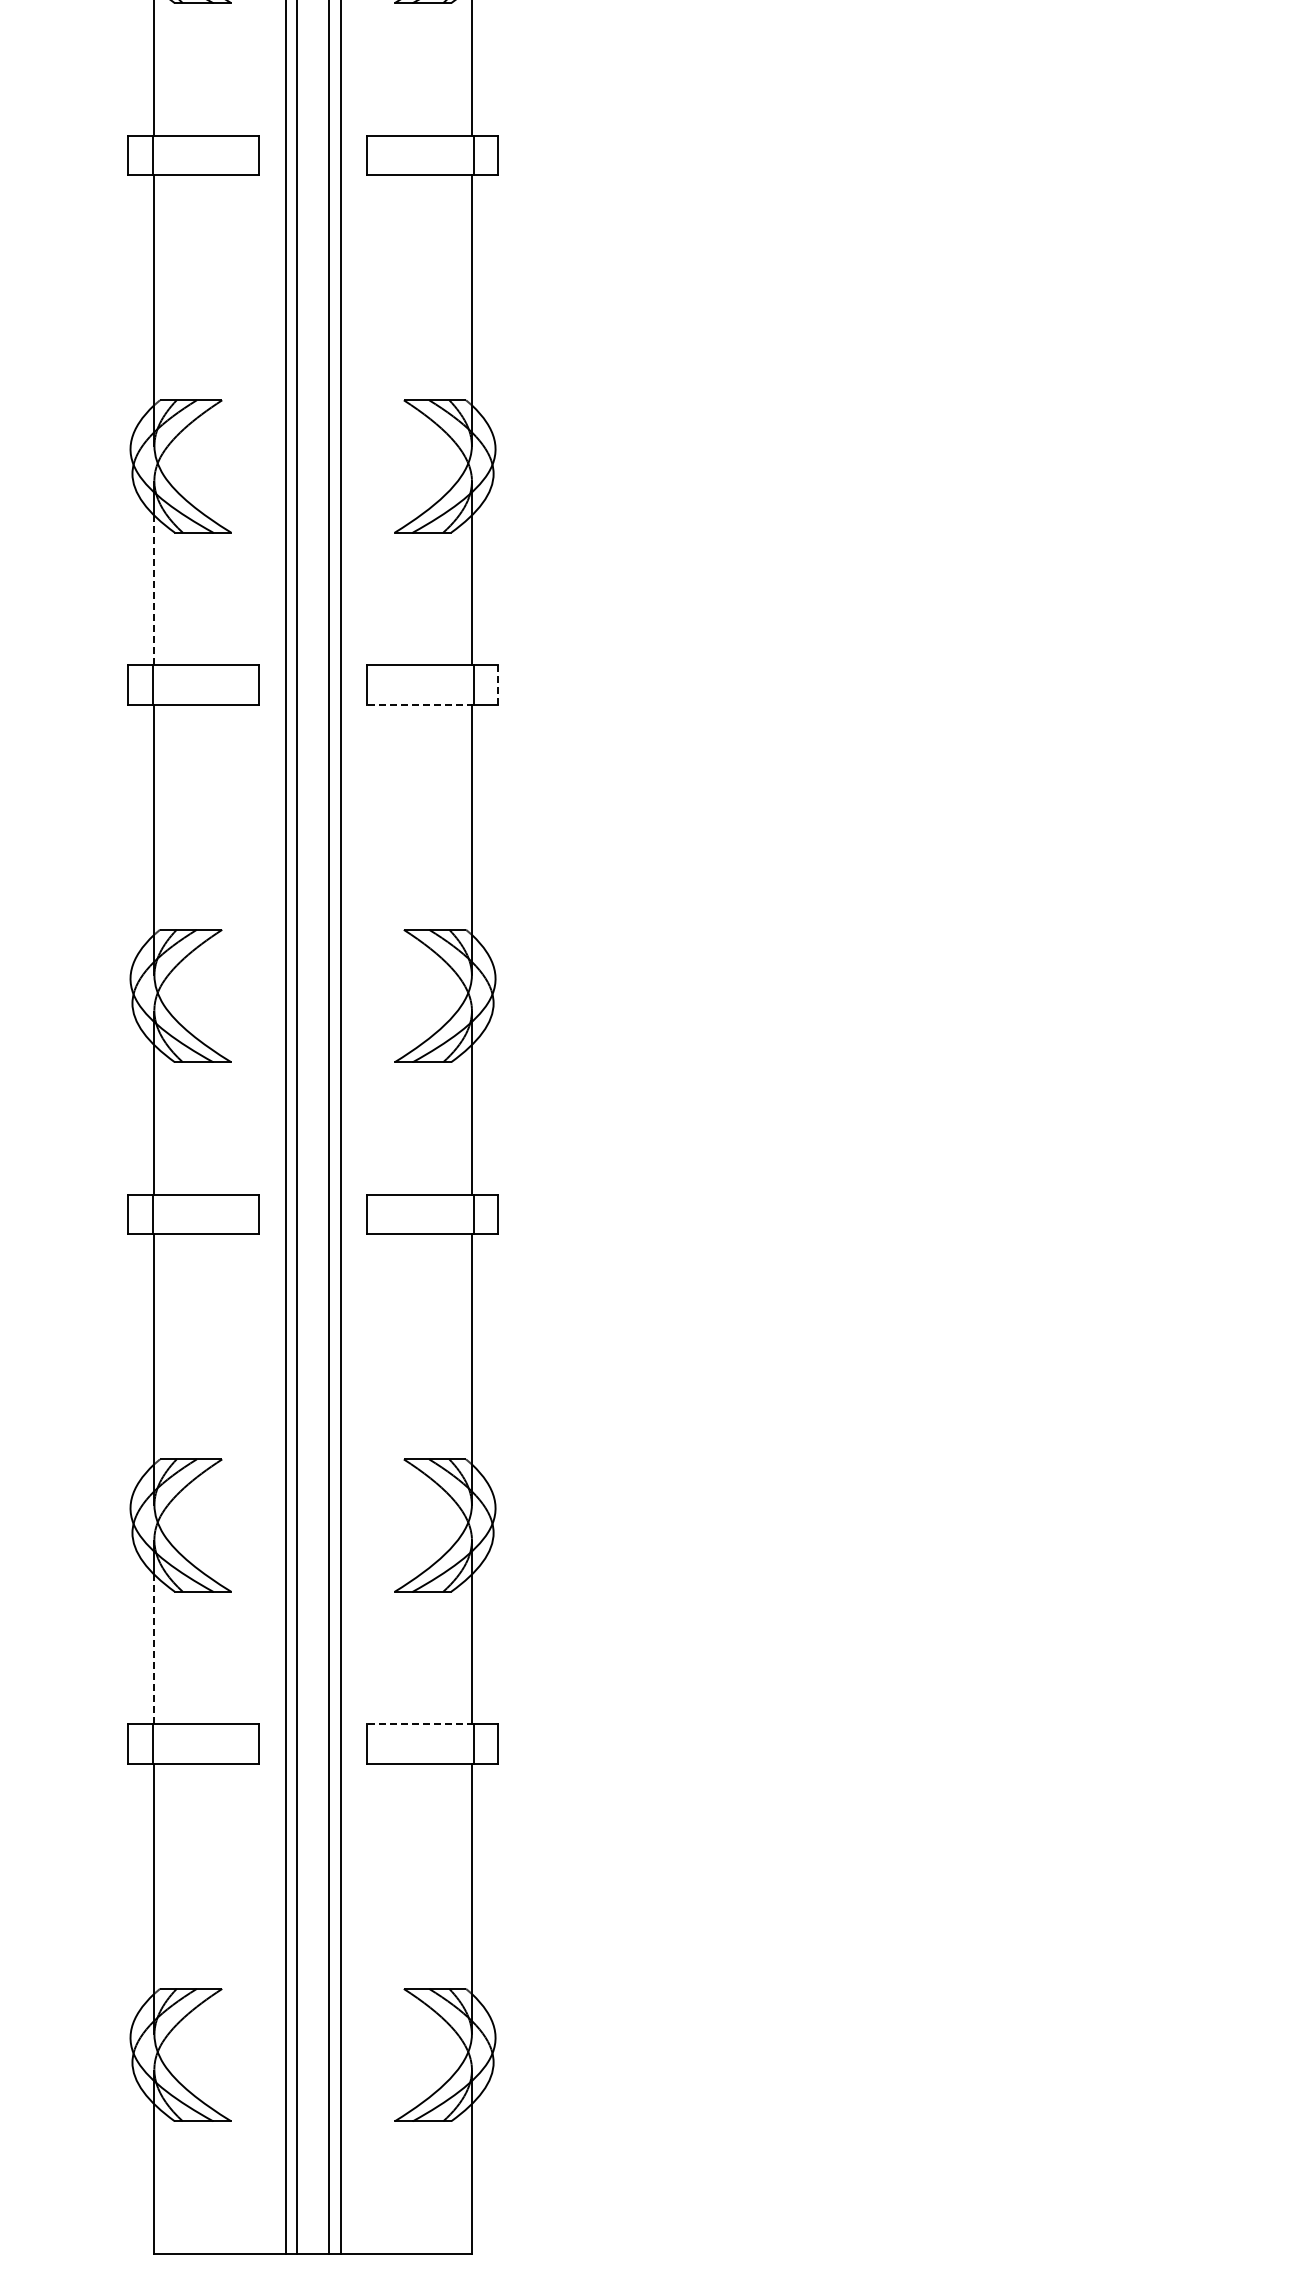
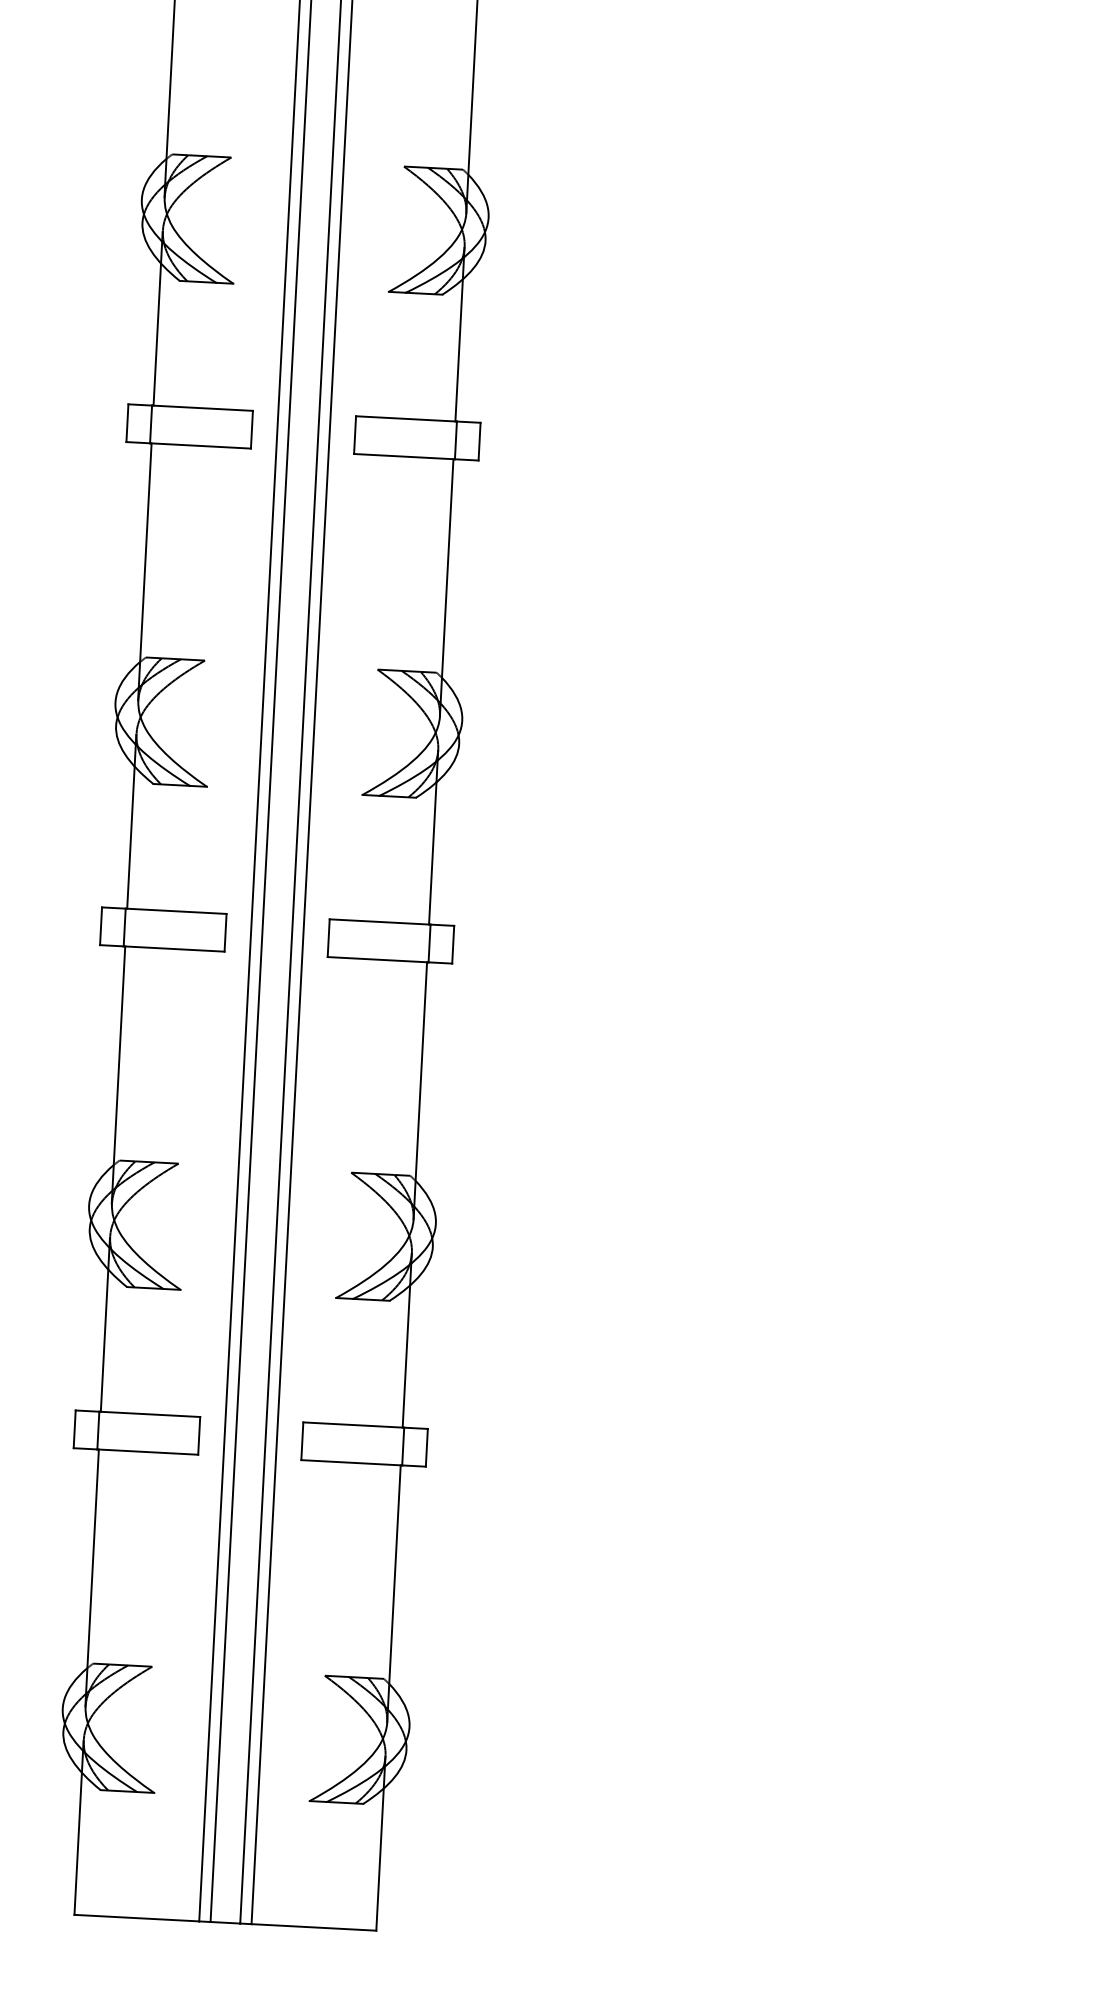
line: (154, 590) -> (157, 334), dashed -> solid
line: (498, 684) -> (479, 441), dashed -> solid
line: (419, 704) -> (403, 456), dashed -> solid
line: (154, 1649) -> (104, 1340), dashed -> solid
line: (419, 1724) -> (352, 1425), dashed -> solid

